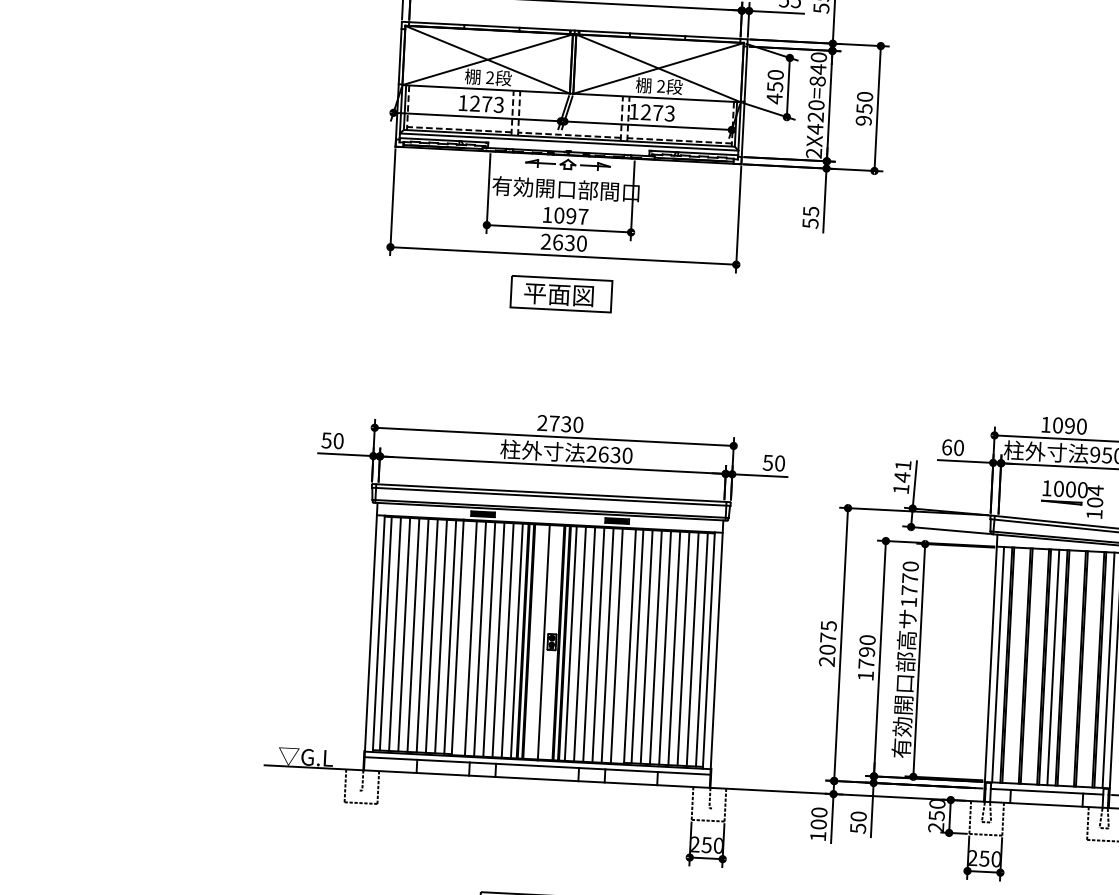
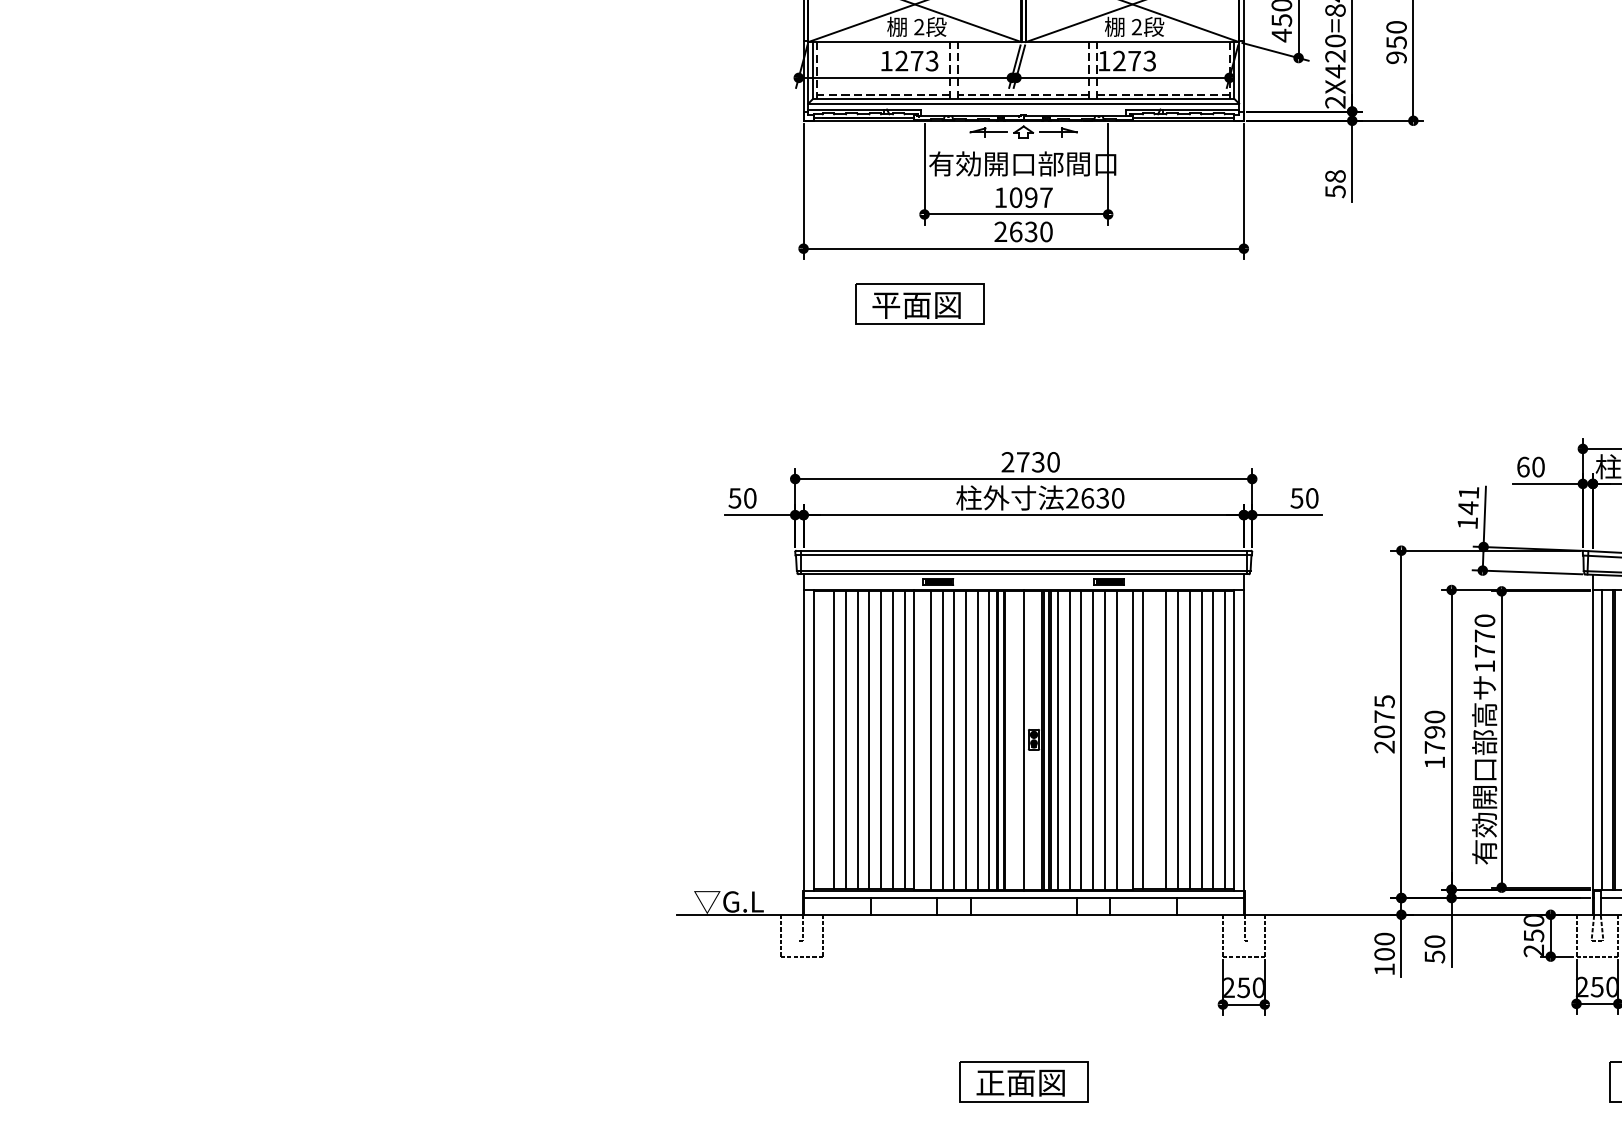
text: (811, 211) -> (1335, 176), 55 -> 58
part: (561, 293) -> (919, 303), moved
line: (385, 633) -> (822, 739), removed
line: (646, 646) -> (1154, 739), removed

